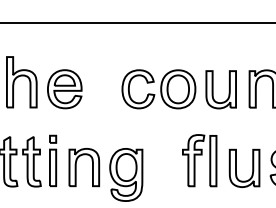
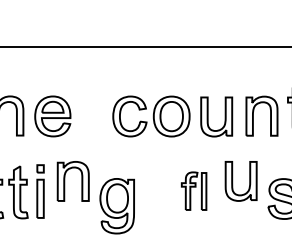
part: (199, 159) -> (193, 190), size x0.7
part: (76, 167) -> (65, 181), moved
part: (237, 168) -> (233, 181), moved

